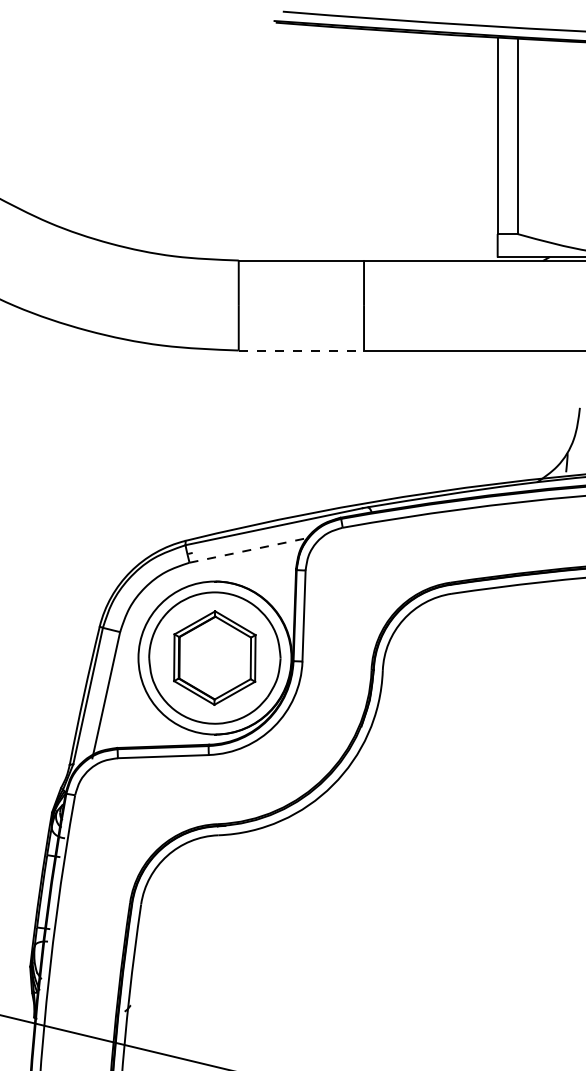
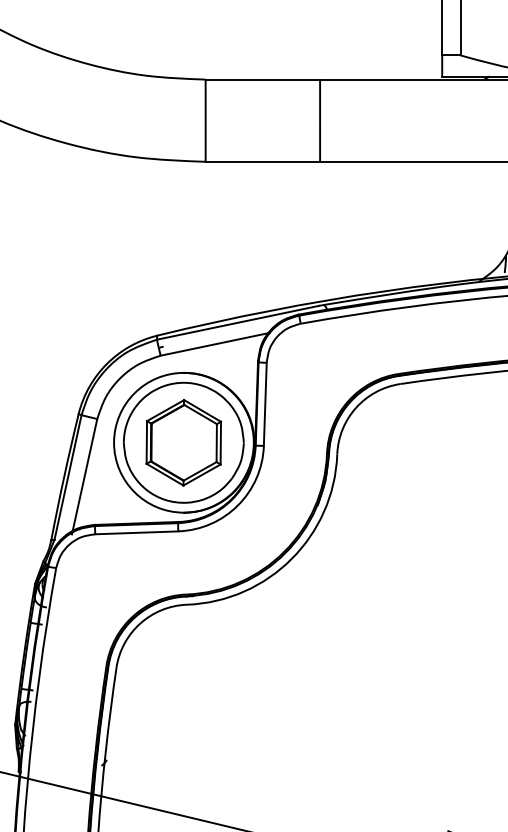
line: (301, 350) -> (262, 161), dashed -> solid
line: (249, 550) -> (215, 344), dashed -> solid

